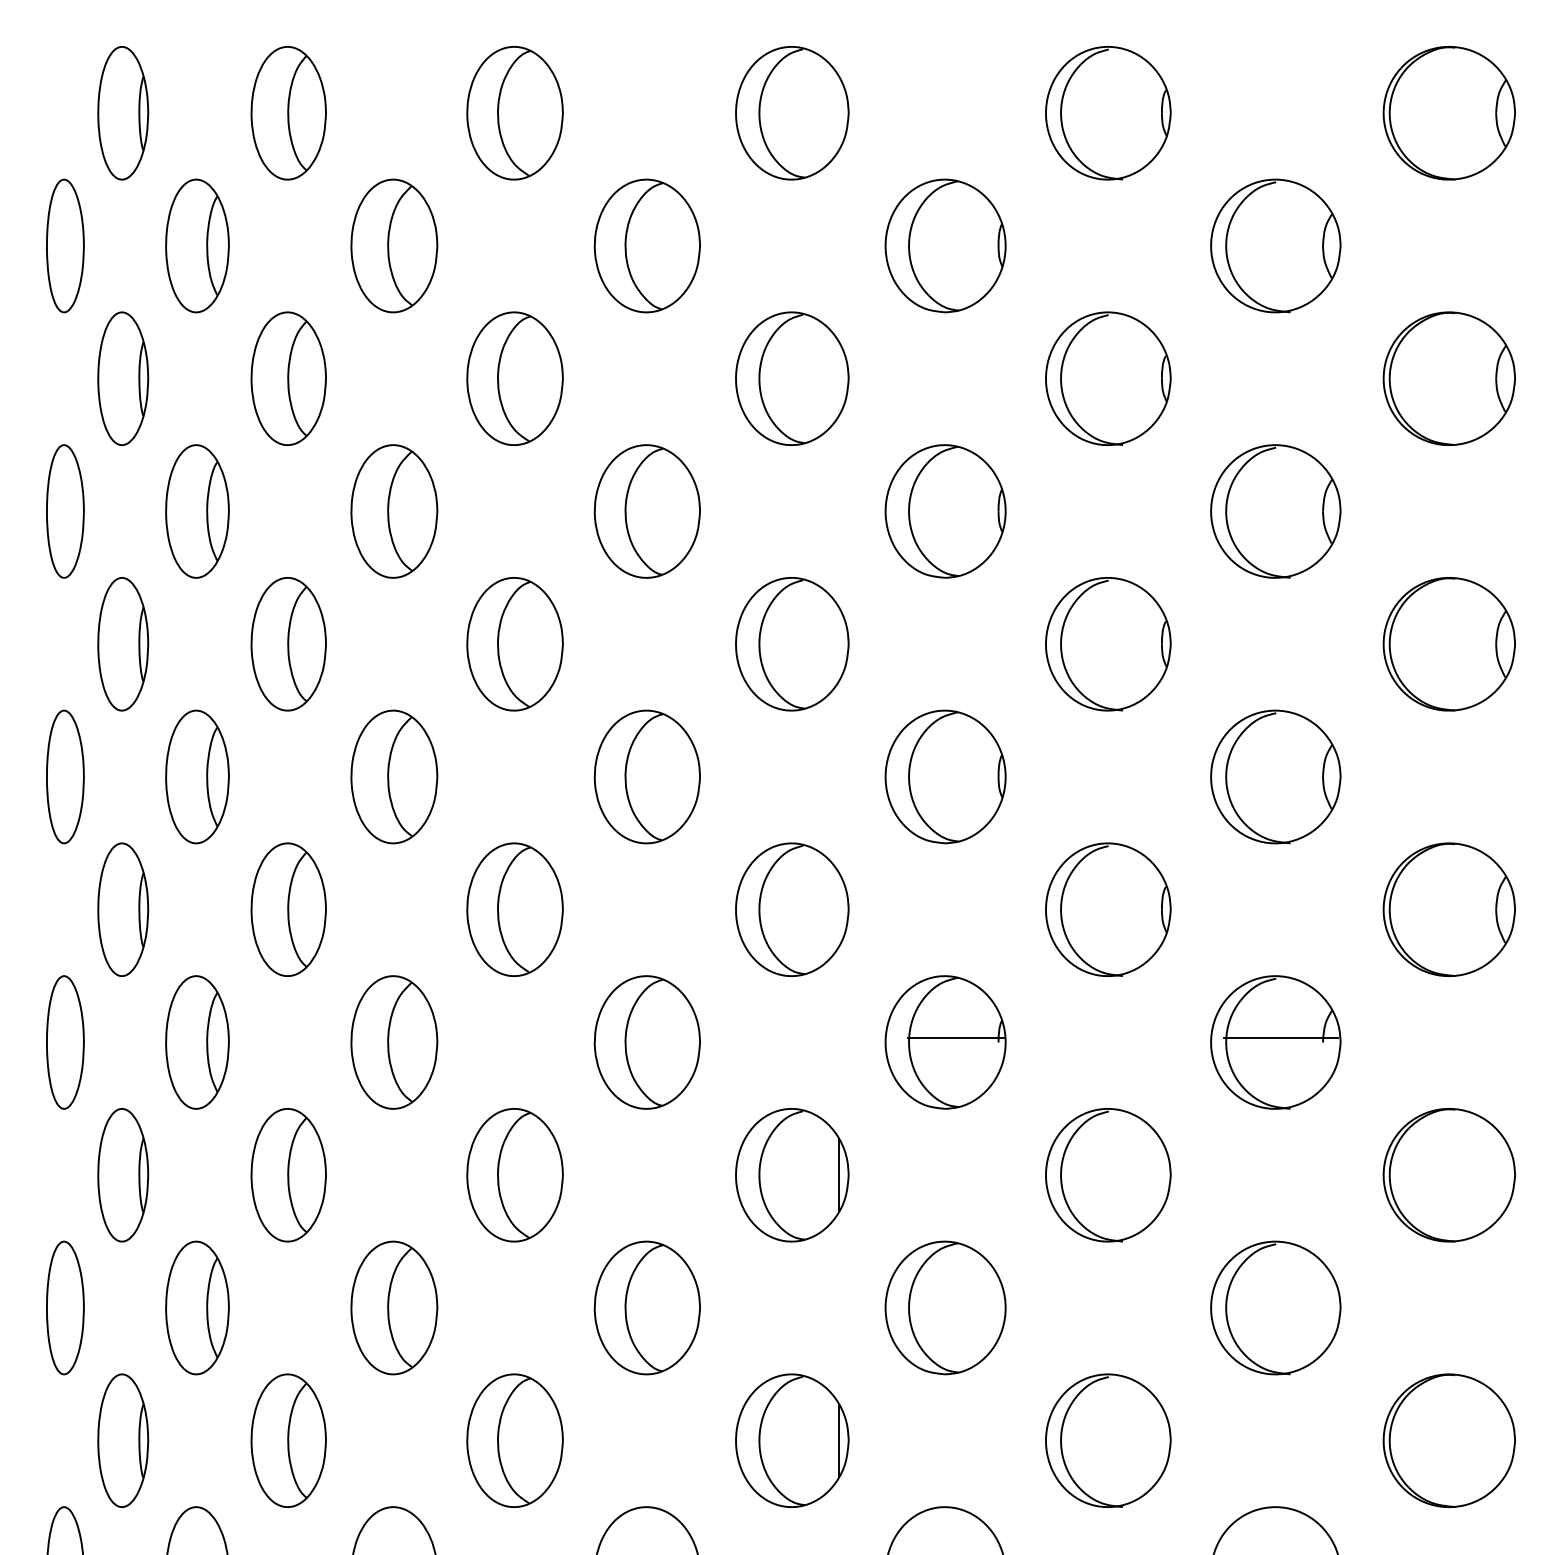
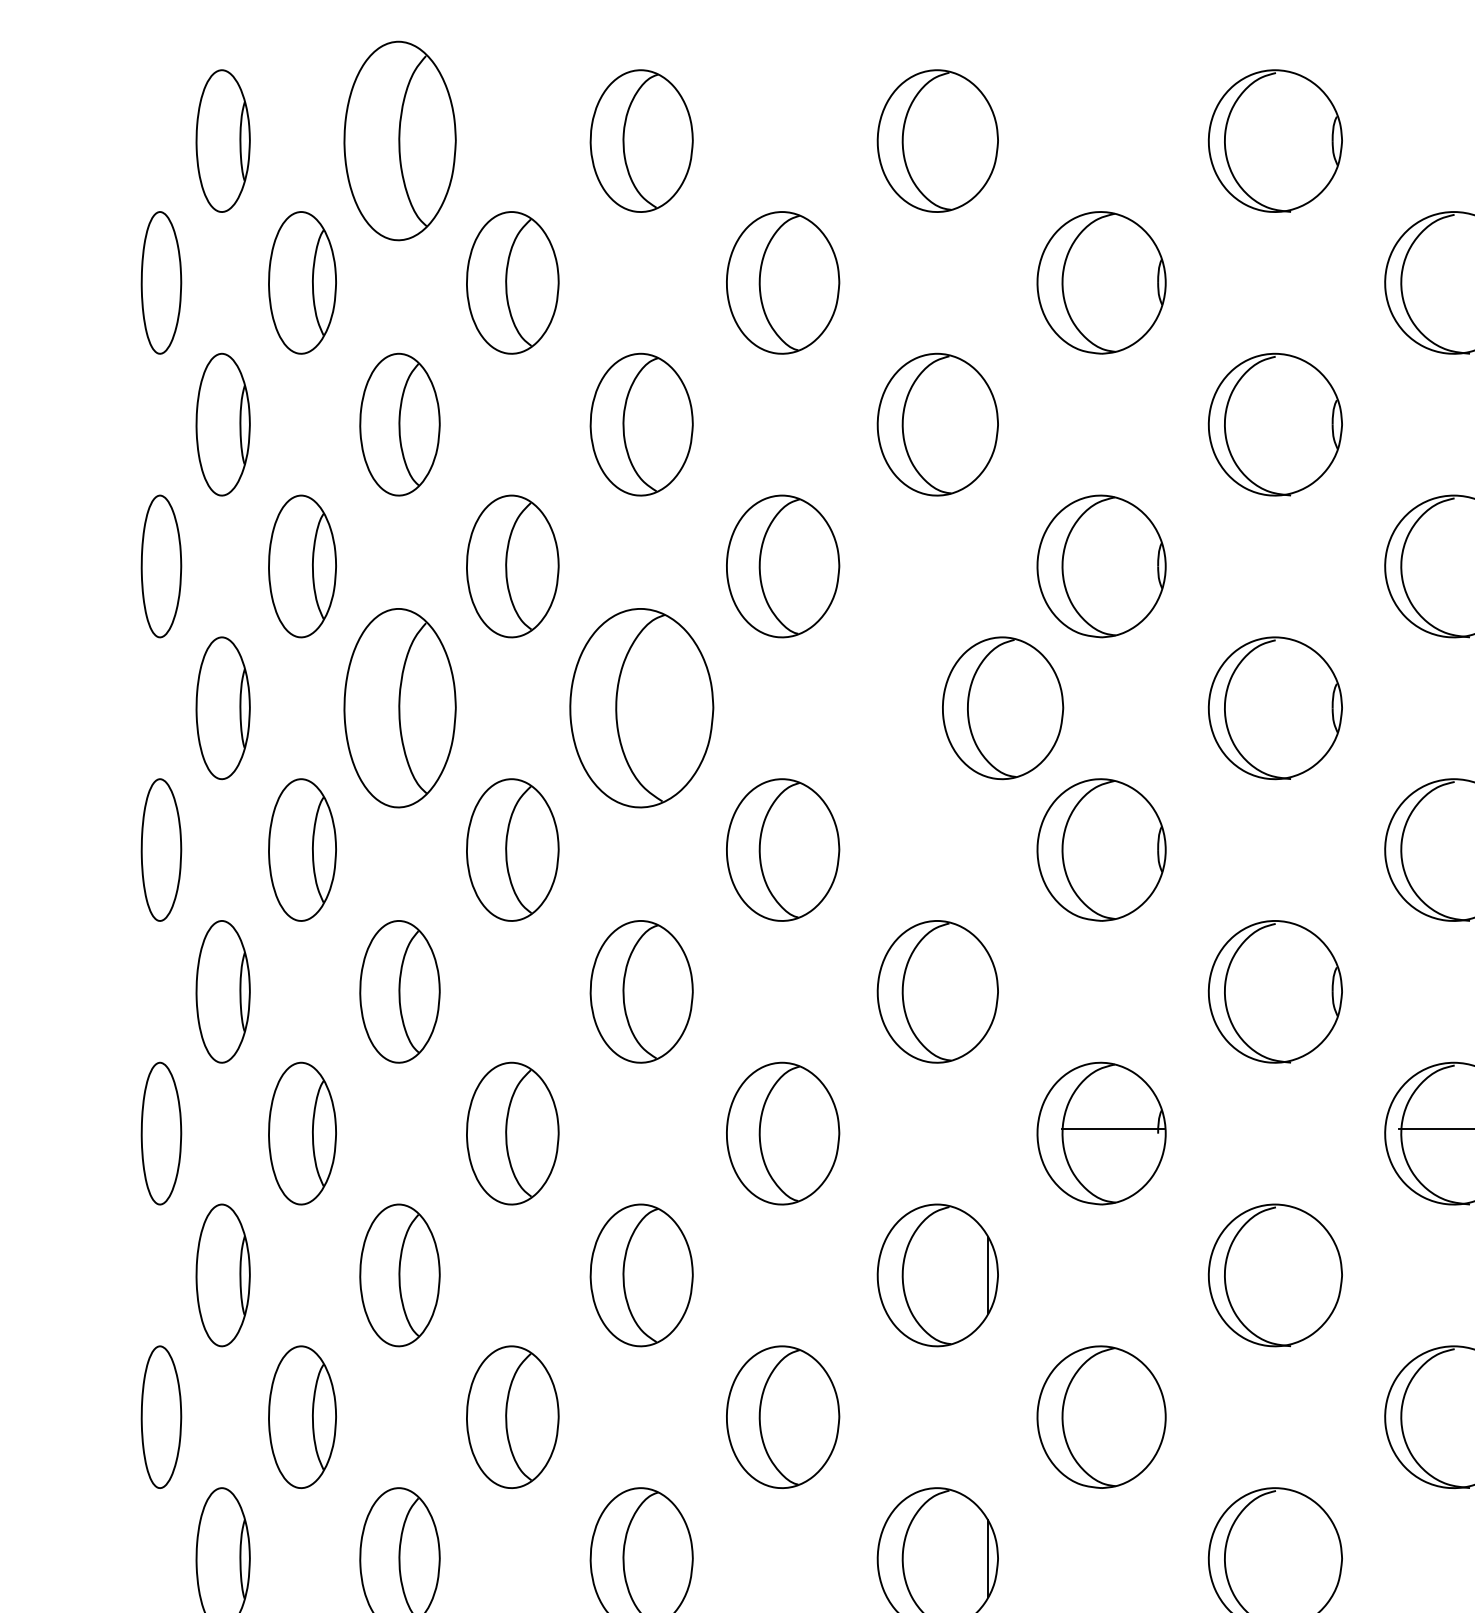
part: (288, 113) -> (399, 141), size x1.4
part: (288, 644) -> (399, 708), size x1.4
part: (514, 644) -> (641, 708), size x1.4
part: (792, 644) -> (1003, 708), moved

